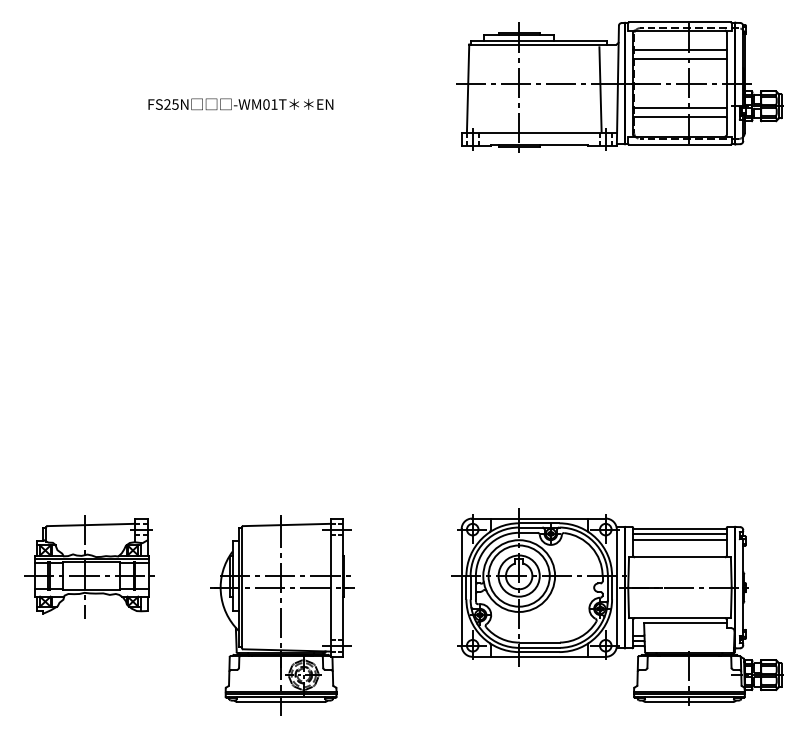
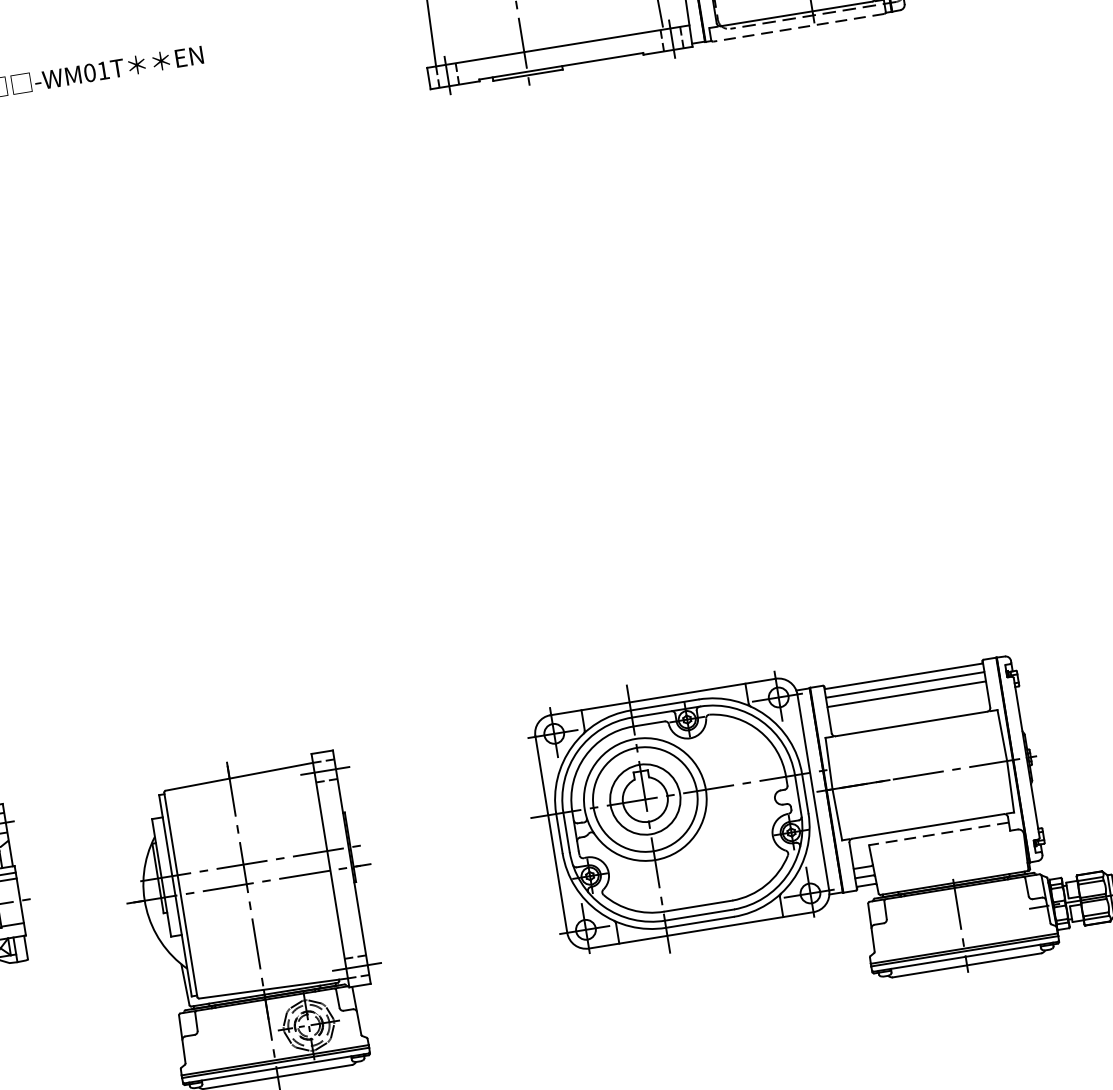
line: (679, 144) -> (797, 27), solid -> dashed
line: (685, 623) -> (938, 834), solid -> dashed

